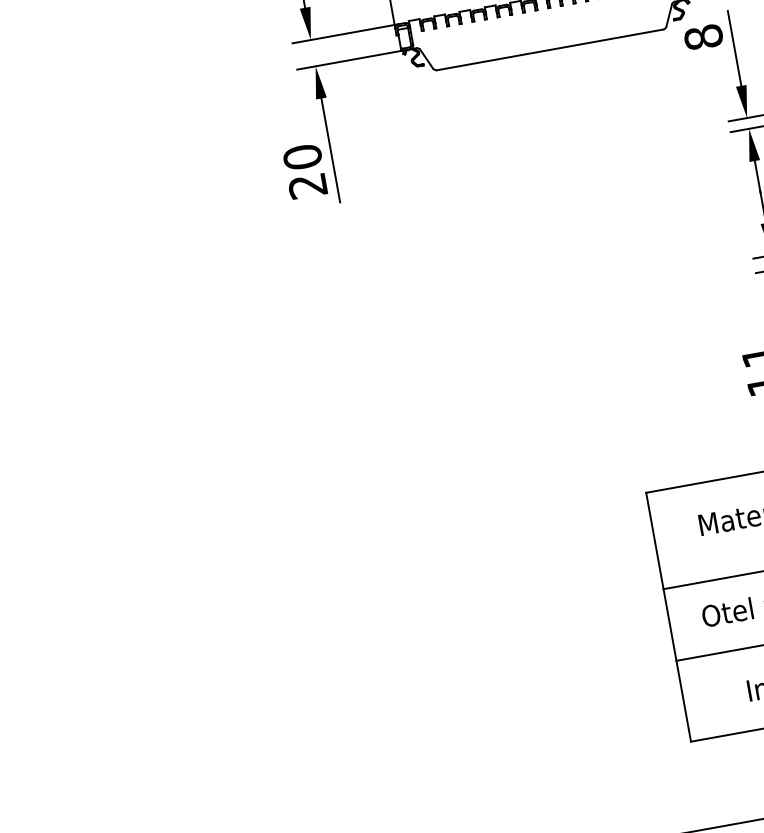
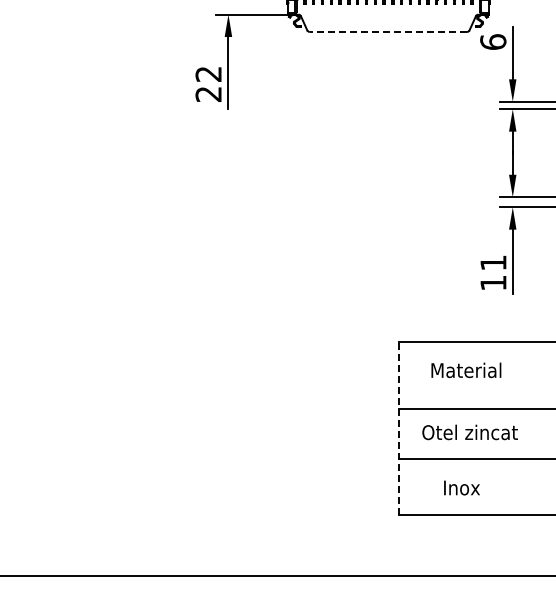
text: (703, 36) -> (493, 41), 8 -> 6
line: (550, 49) -> (388, 31), solid -> dashed
text: (302, 157) -> (208, 74), 20 -> 22
line: (668, 617) -> (399, 428), solid -> dashed

